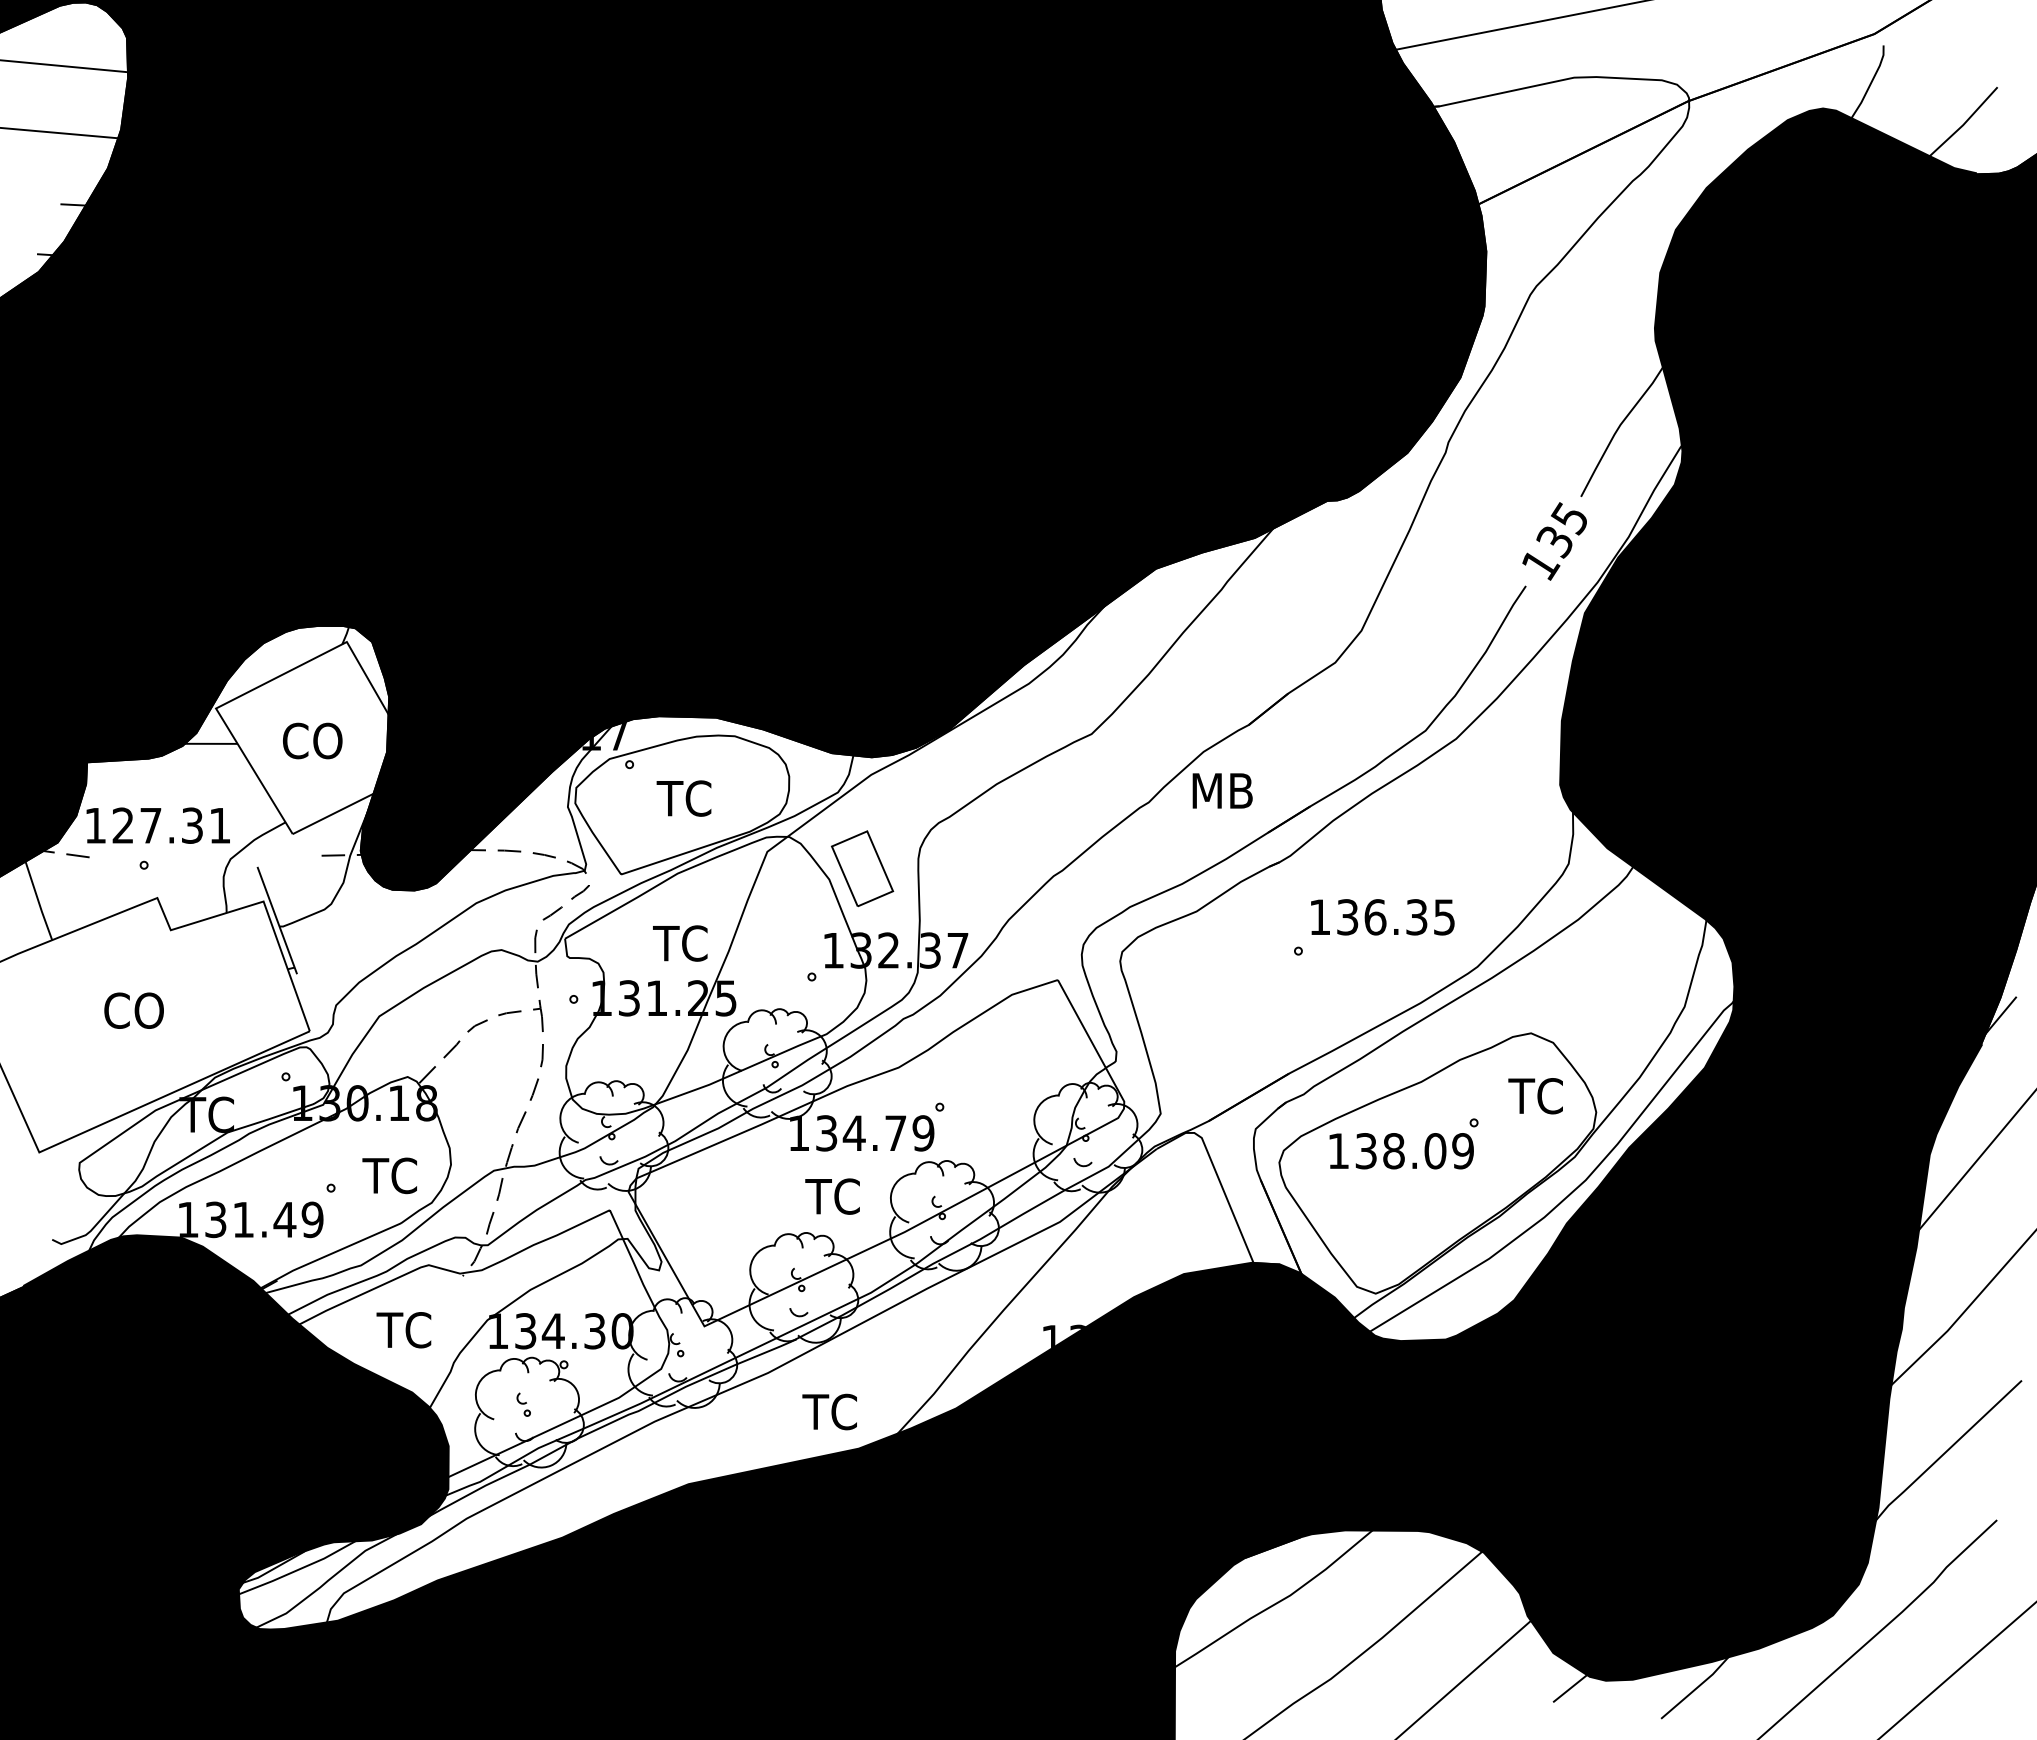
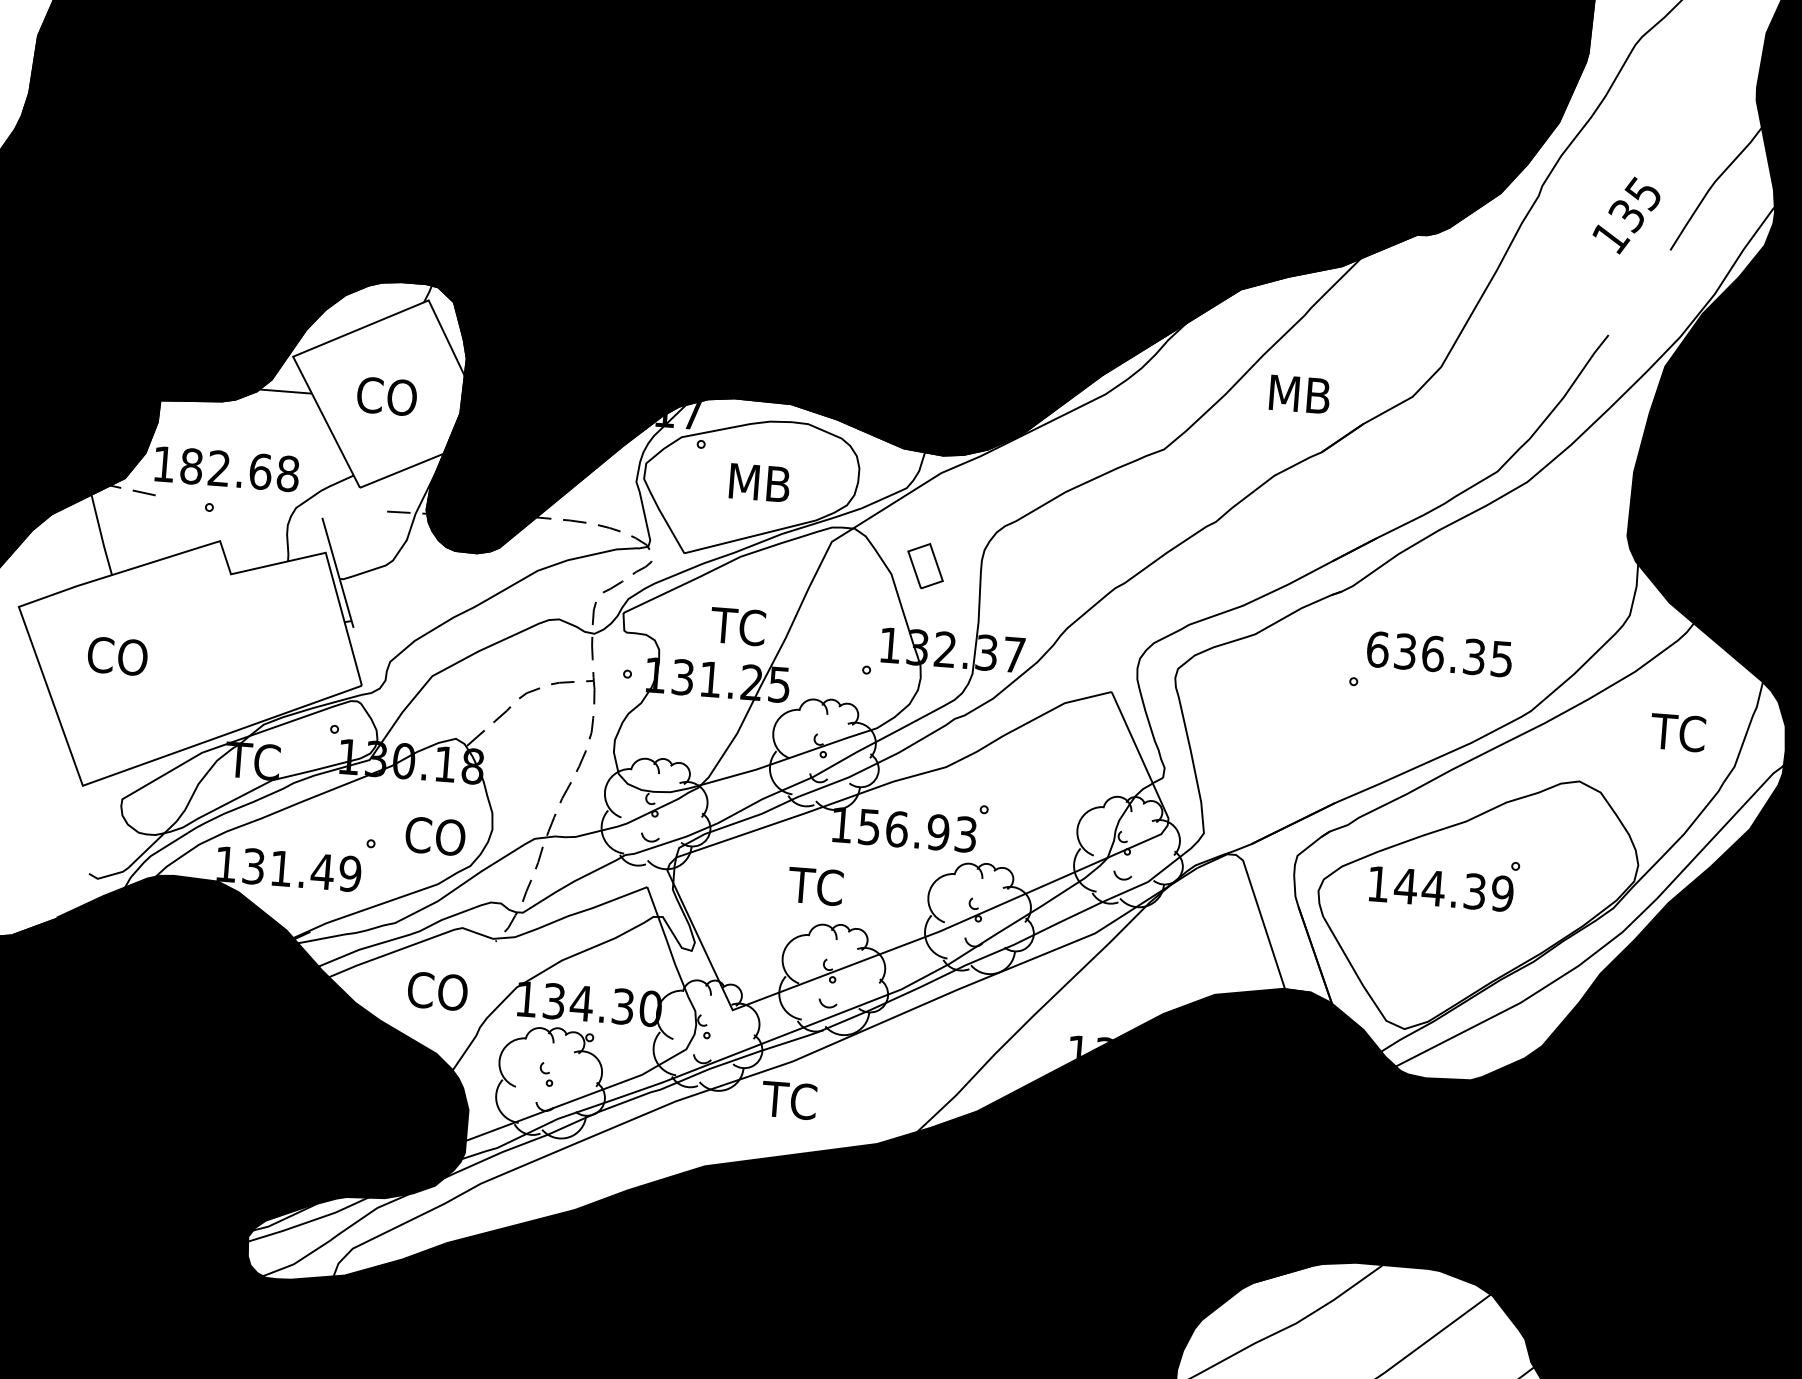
text: (1554, 541) -> (1626, 215), moved
text: (1222, 790) -> (1299, 394), moved
text: (688, 798) -> (757, 482), TC -> MB
text: (171, 825) -> (239, 469), 127.31 -> 182.68
part: (862, 868) -> (925, 565), size x0.6
text: (1320, 917) -> (1378, 649), 136.35 -> 636.35
text: (133, 1010) -> (117, 656), moved
text: (1535, 1096) -> (1677, 733), moved
text: (875, 1133) -> (918, 831), 134.79 -> 156.93
text: (1400, 1151) -> (1440, 889), 138.09 -> 144.39
text: (393, 1175) -> (434, 835), TC -> CO
text: (832, 1196) -> (815, 886), moved
text: (407, 1330) -> (436, 991), TC -> CO
text: (829, 1411) -> (789, 1099), moved

